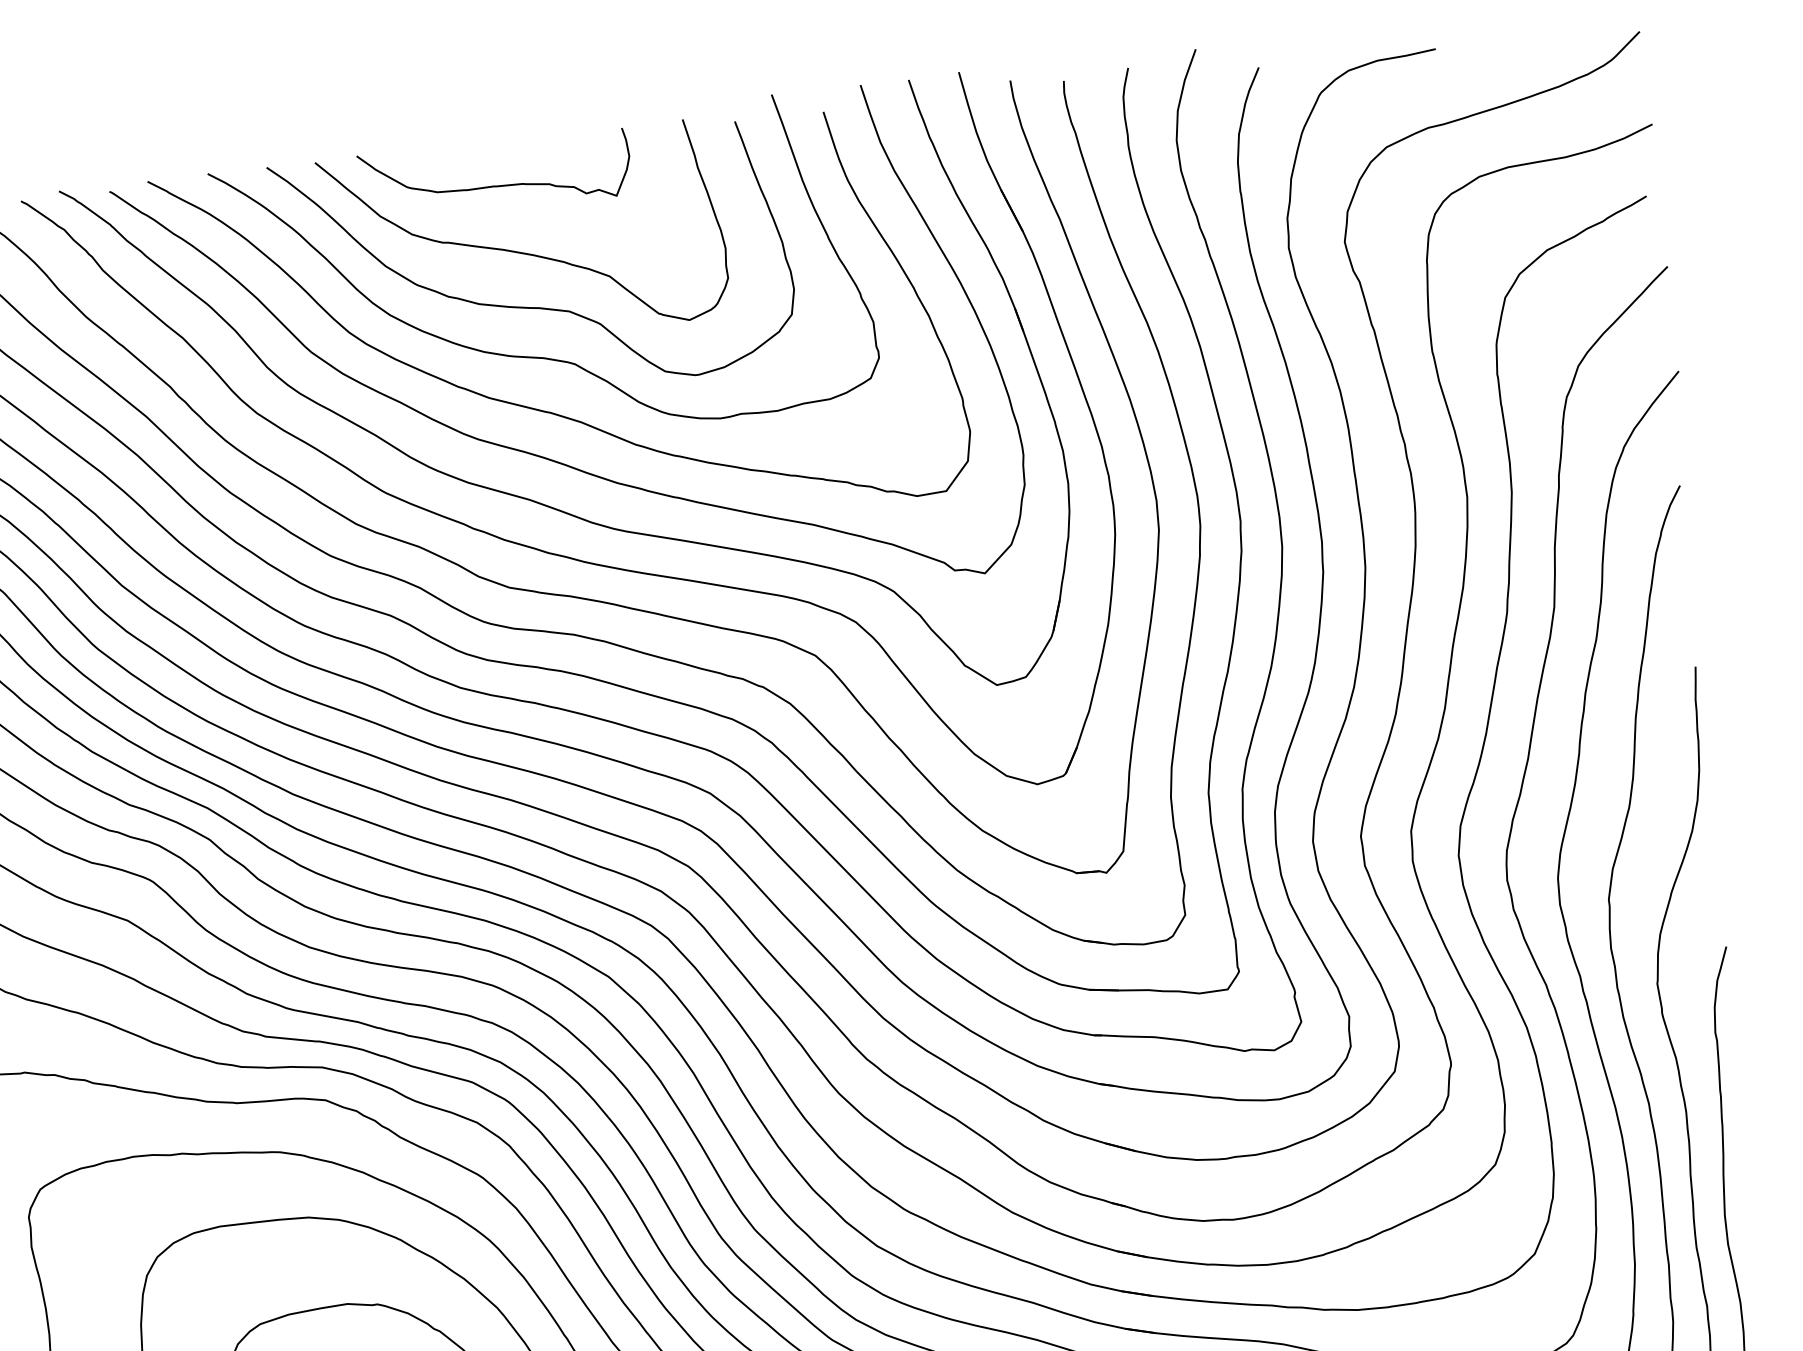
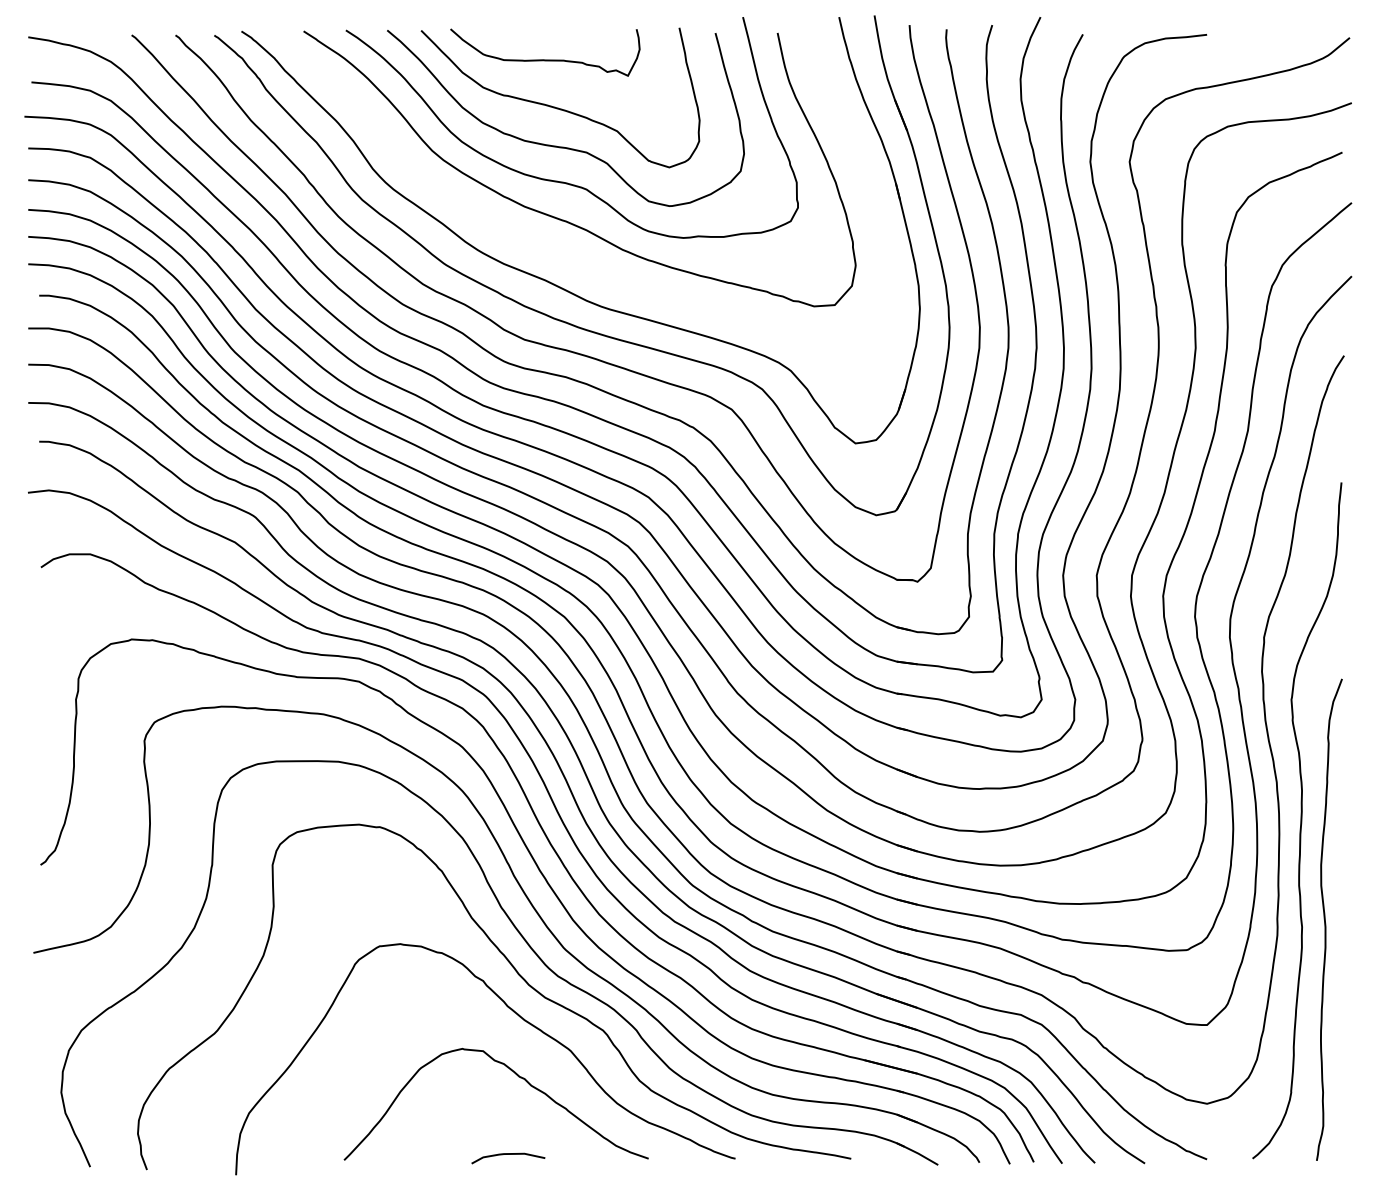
curve: (542, 455) -> (557, 250), removed

